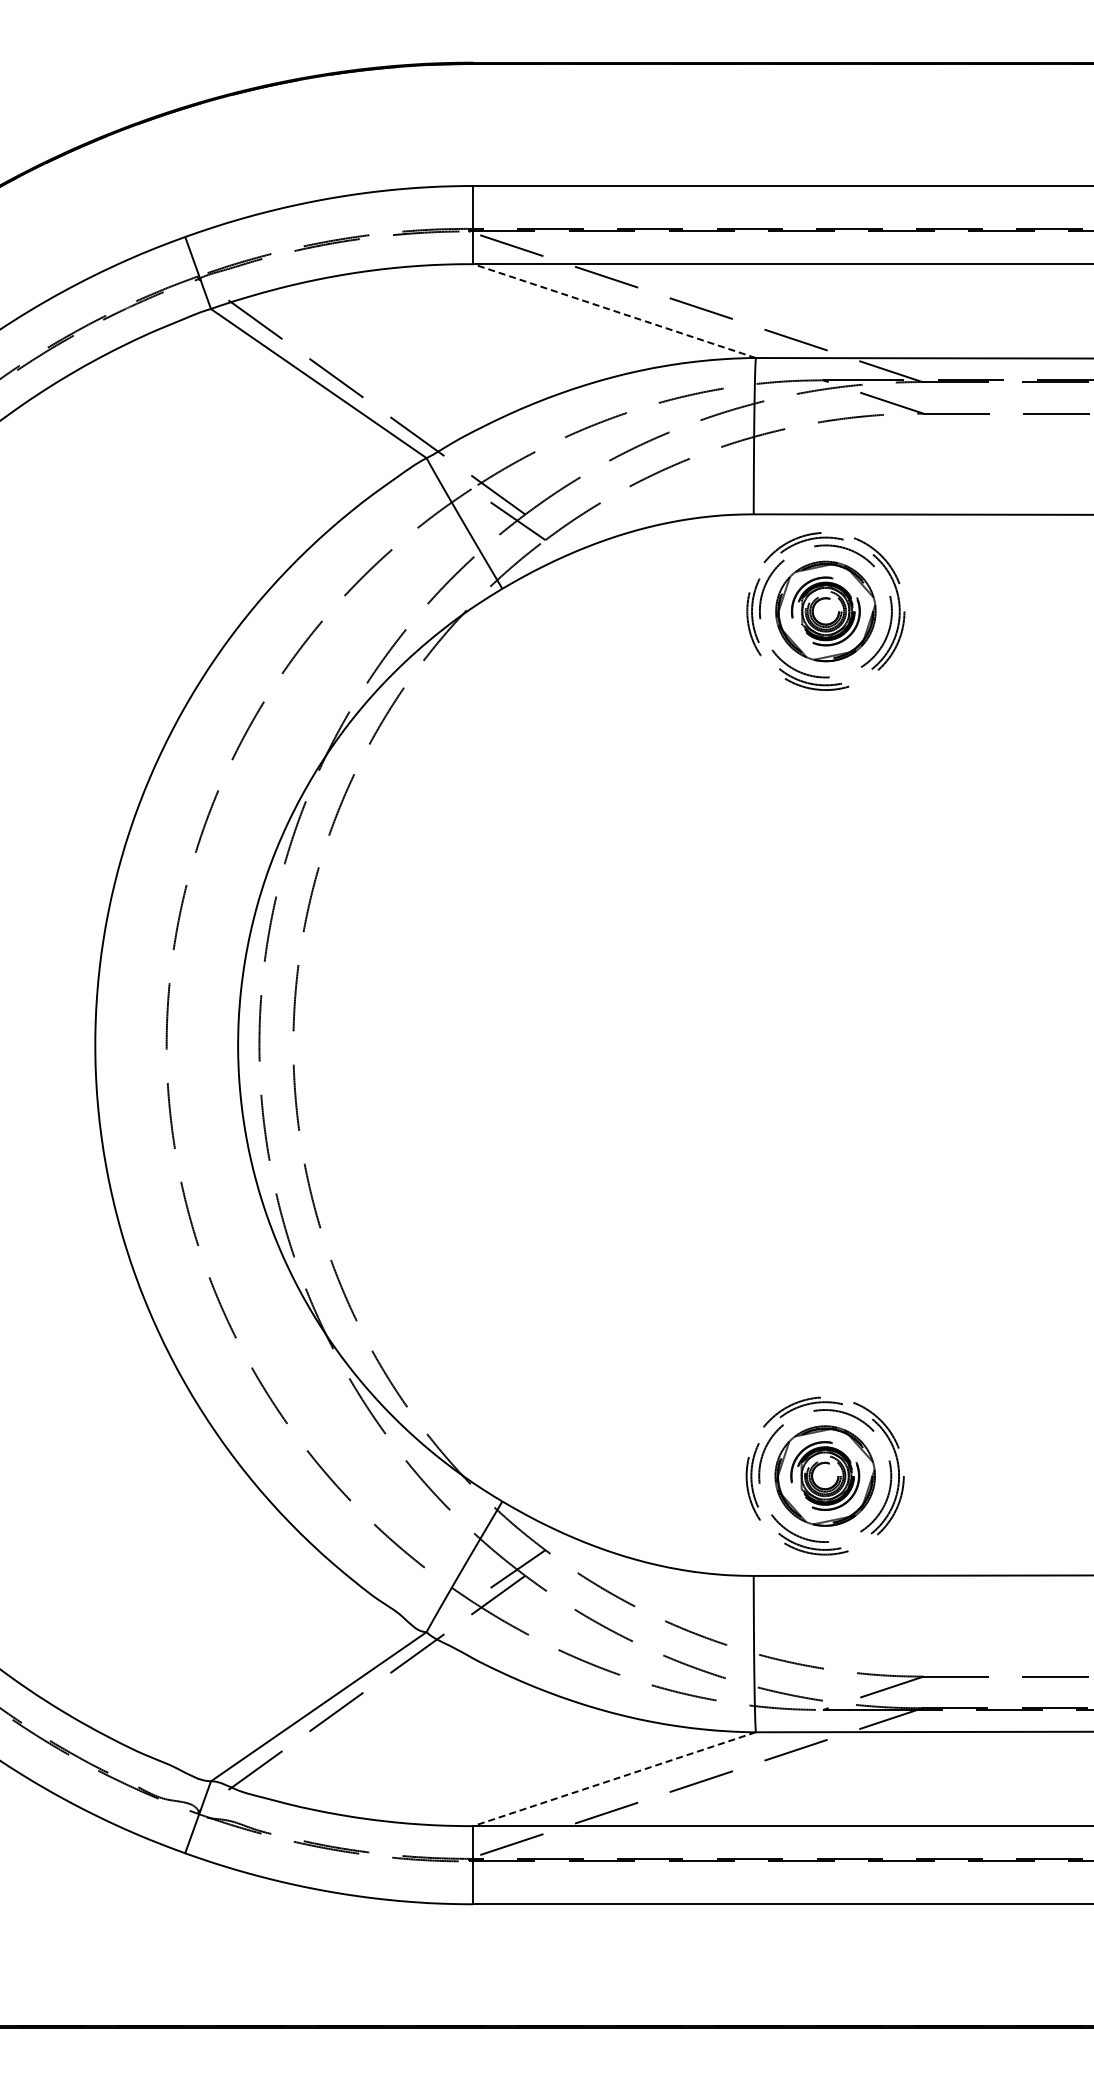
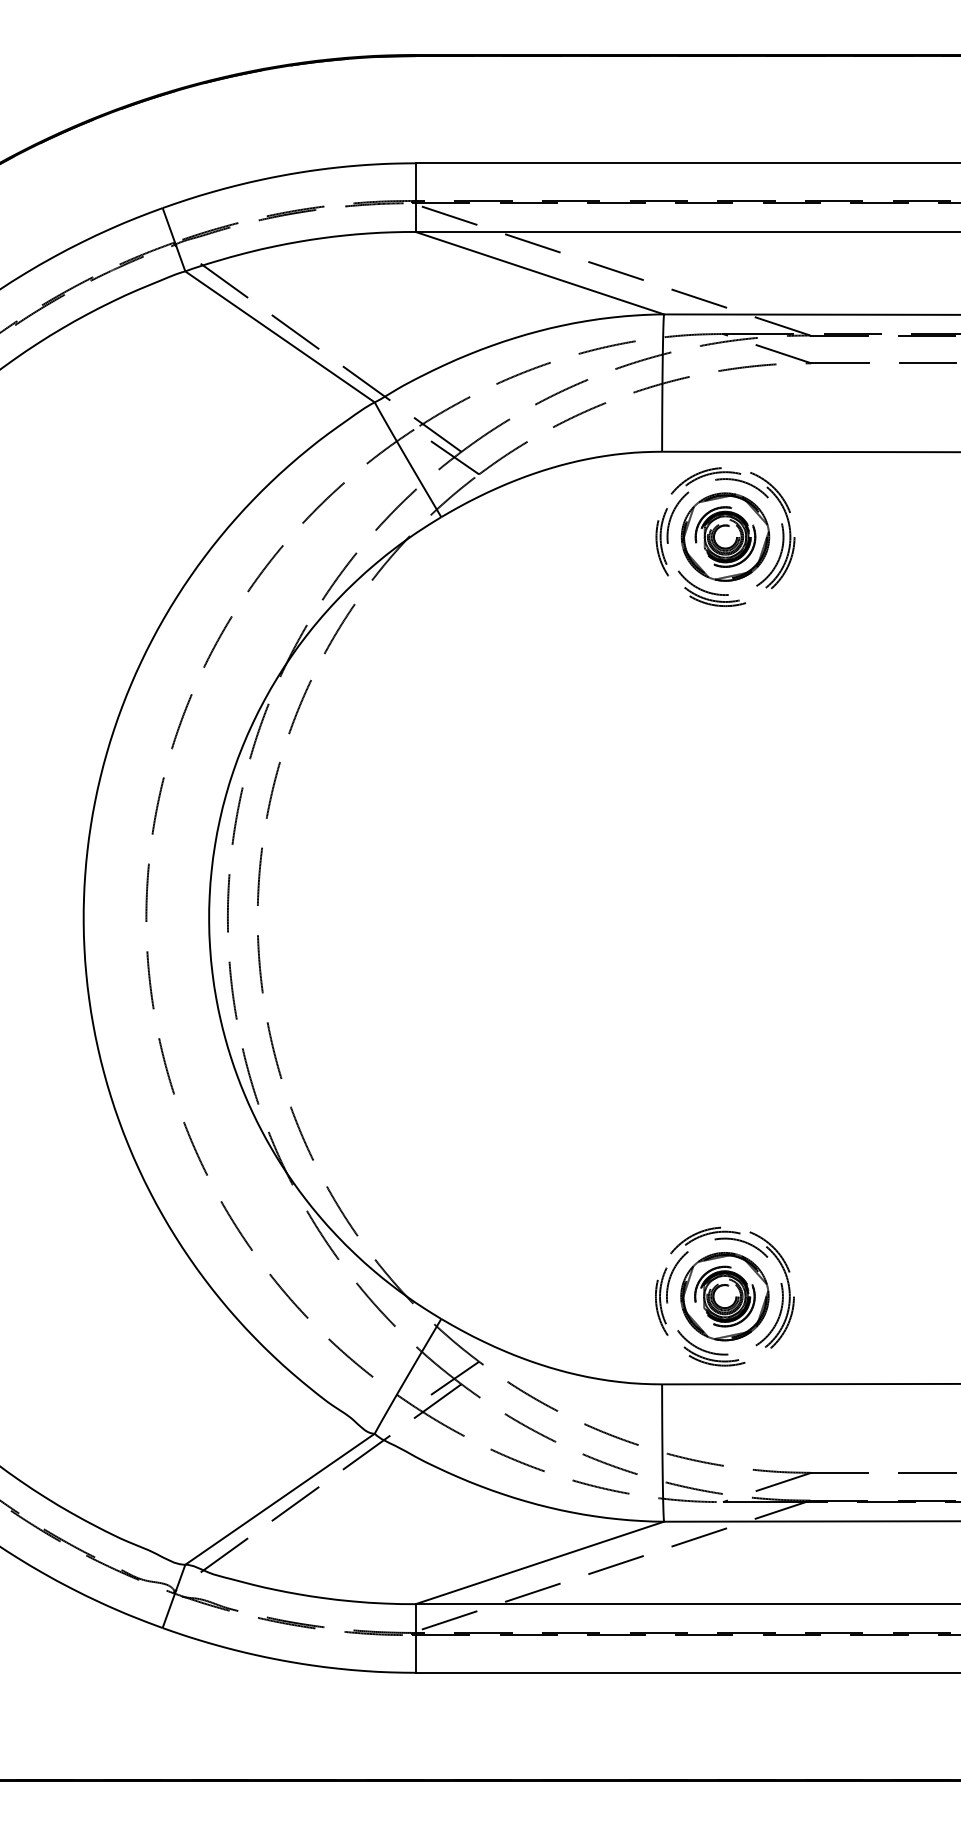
line: (614, 311) -> (539, 273), dashed -> solid
line: (614, 1779) -> (539, 1563), dashed -> solid

